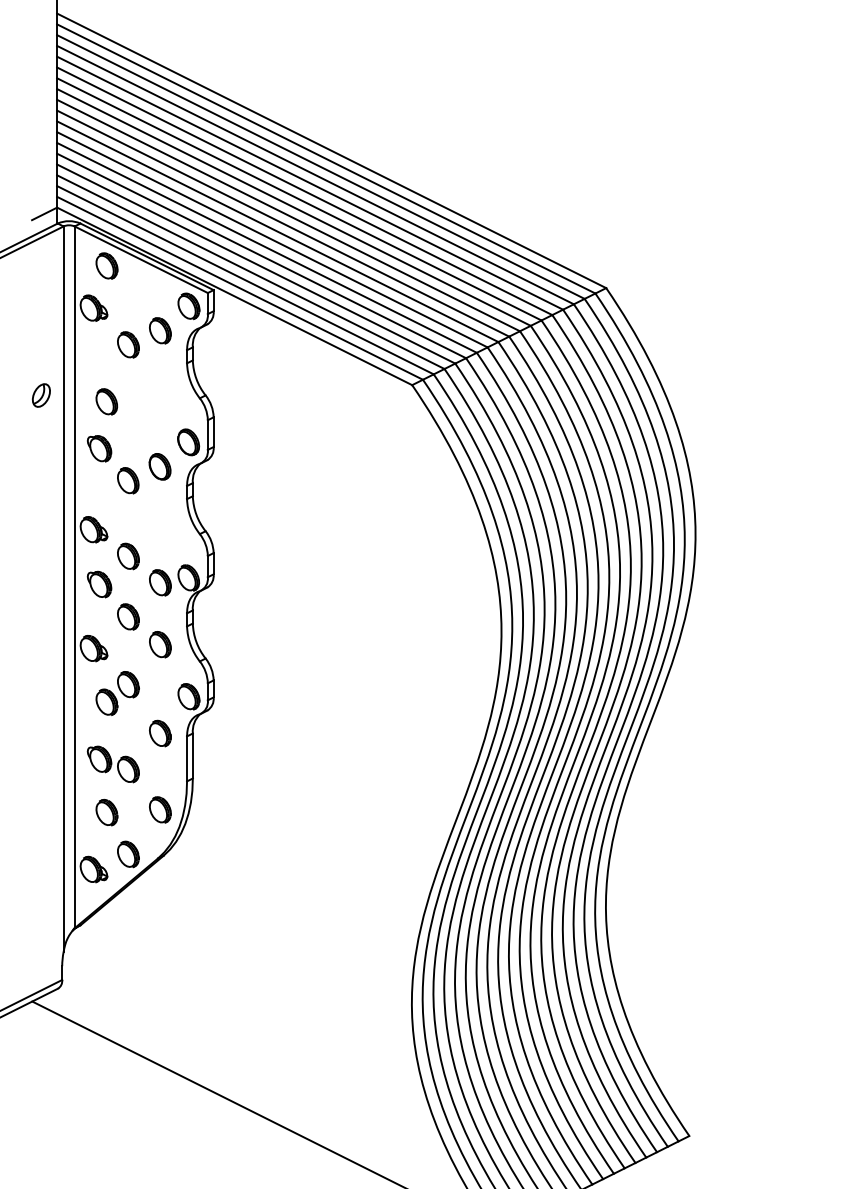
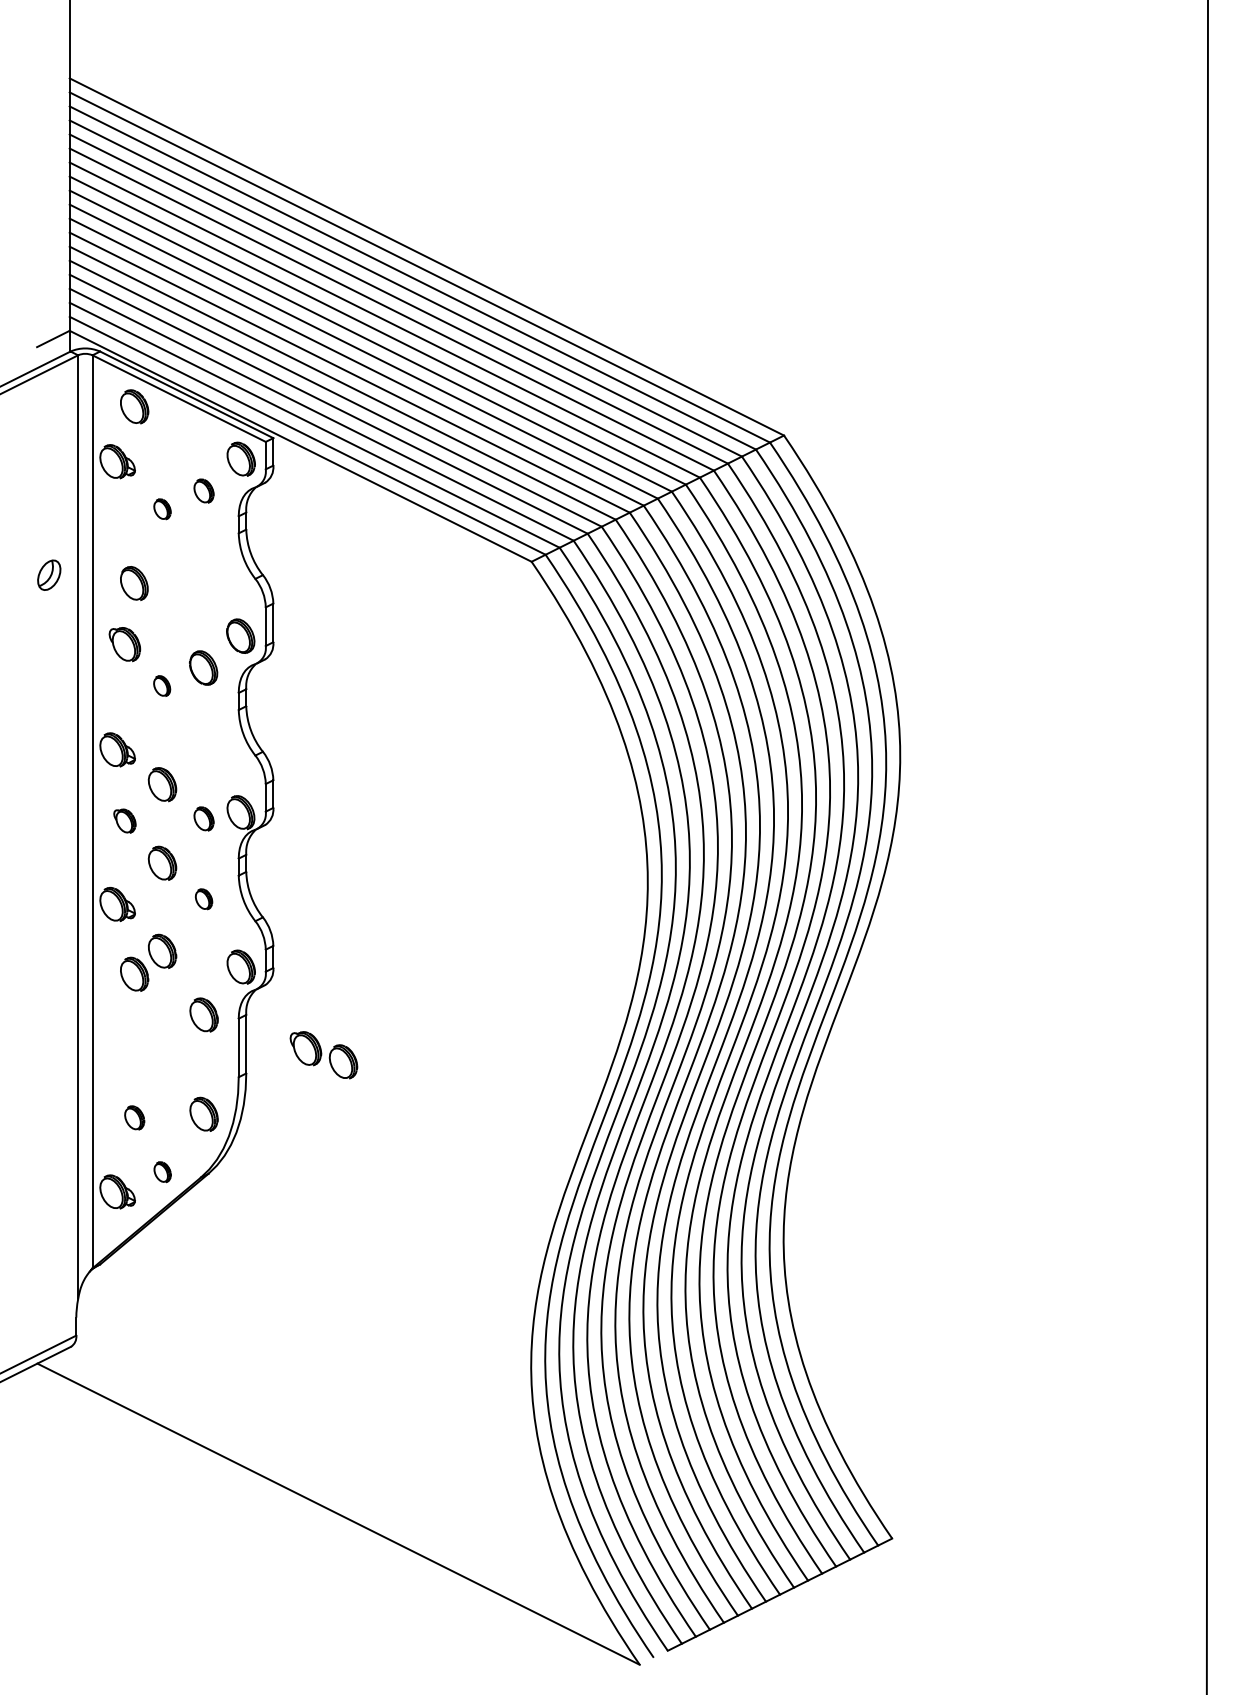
part: (159, 330) -> (203, 490), size x0.7
part: (128, 344) -> (162, 508), size x0.6
part: (127, 480) -> (161, 685), size x0.6
part: (159, 582) -> (203, 818), size x0.7
part: (99, 584) -> (124, 820), size x0.7
part: (159, 643) -> (203, 898), size x0.6
part: (113, 764) -> (323, 1055), moved
part: (106, 812) -> (134, 1117), size x0.7
part: (128, 853) -> (162, 1171), size x0.6

